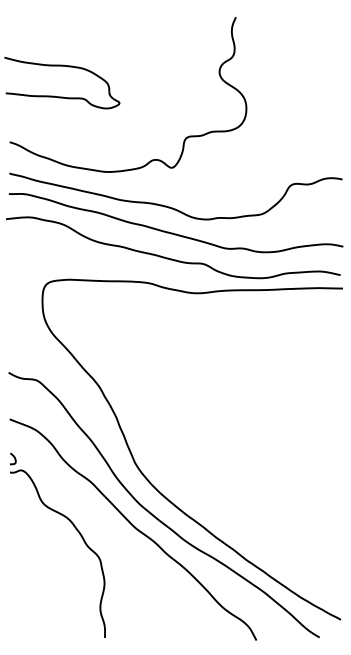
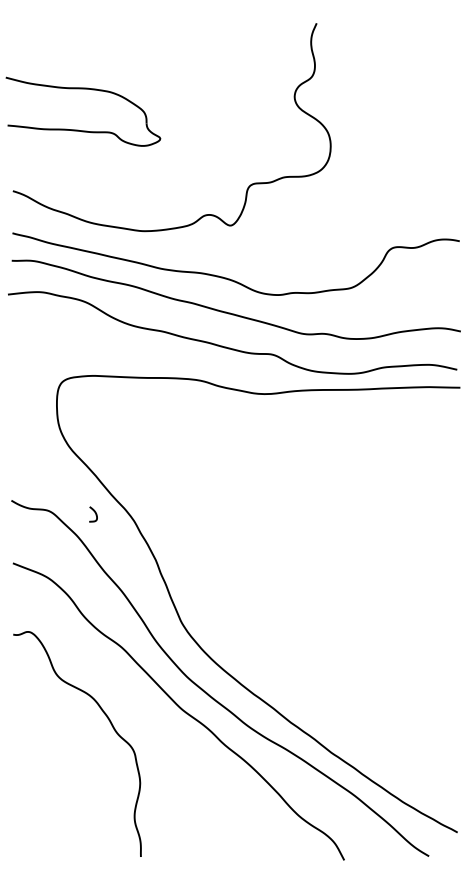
curve: (14, 458) -> (95, 514), moved

